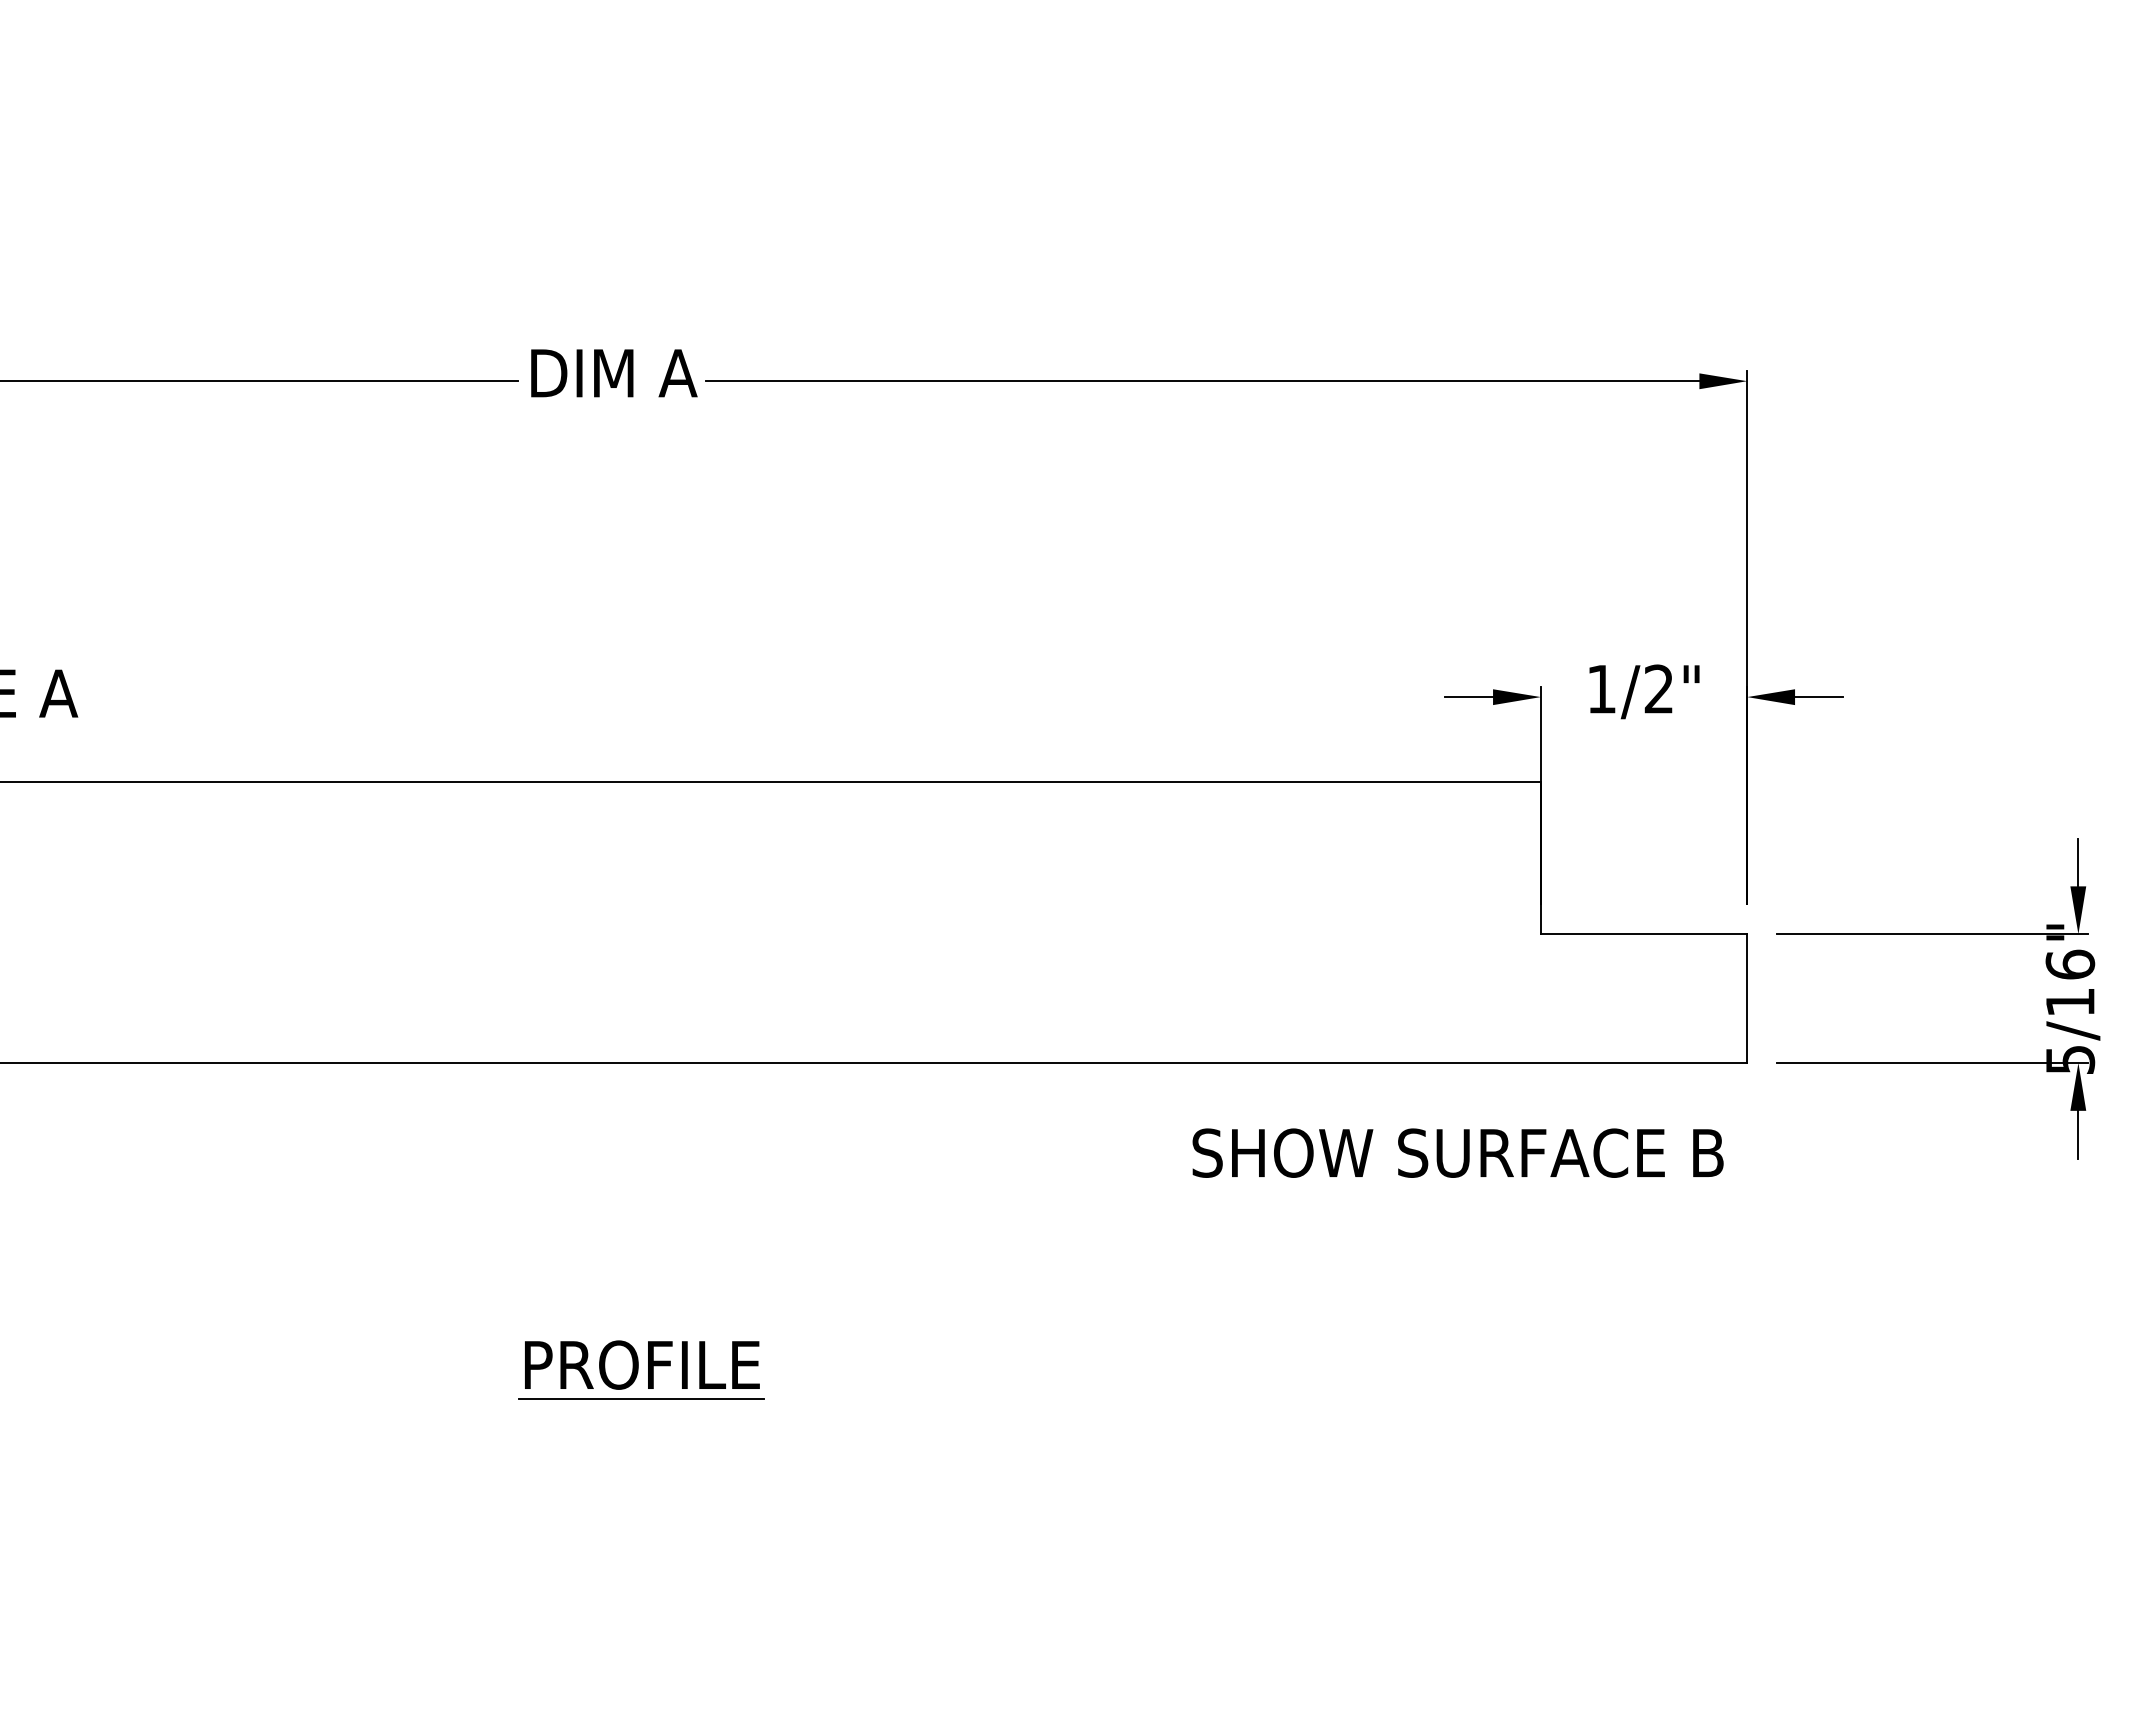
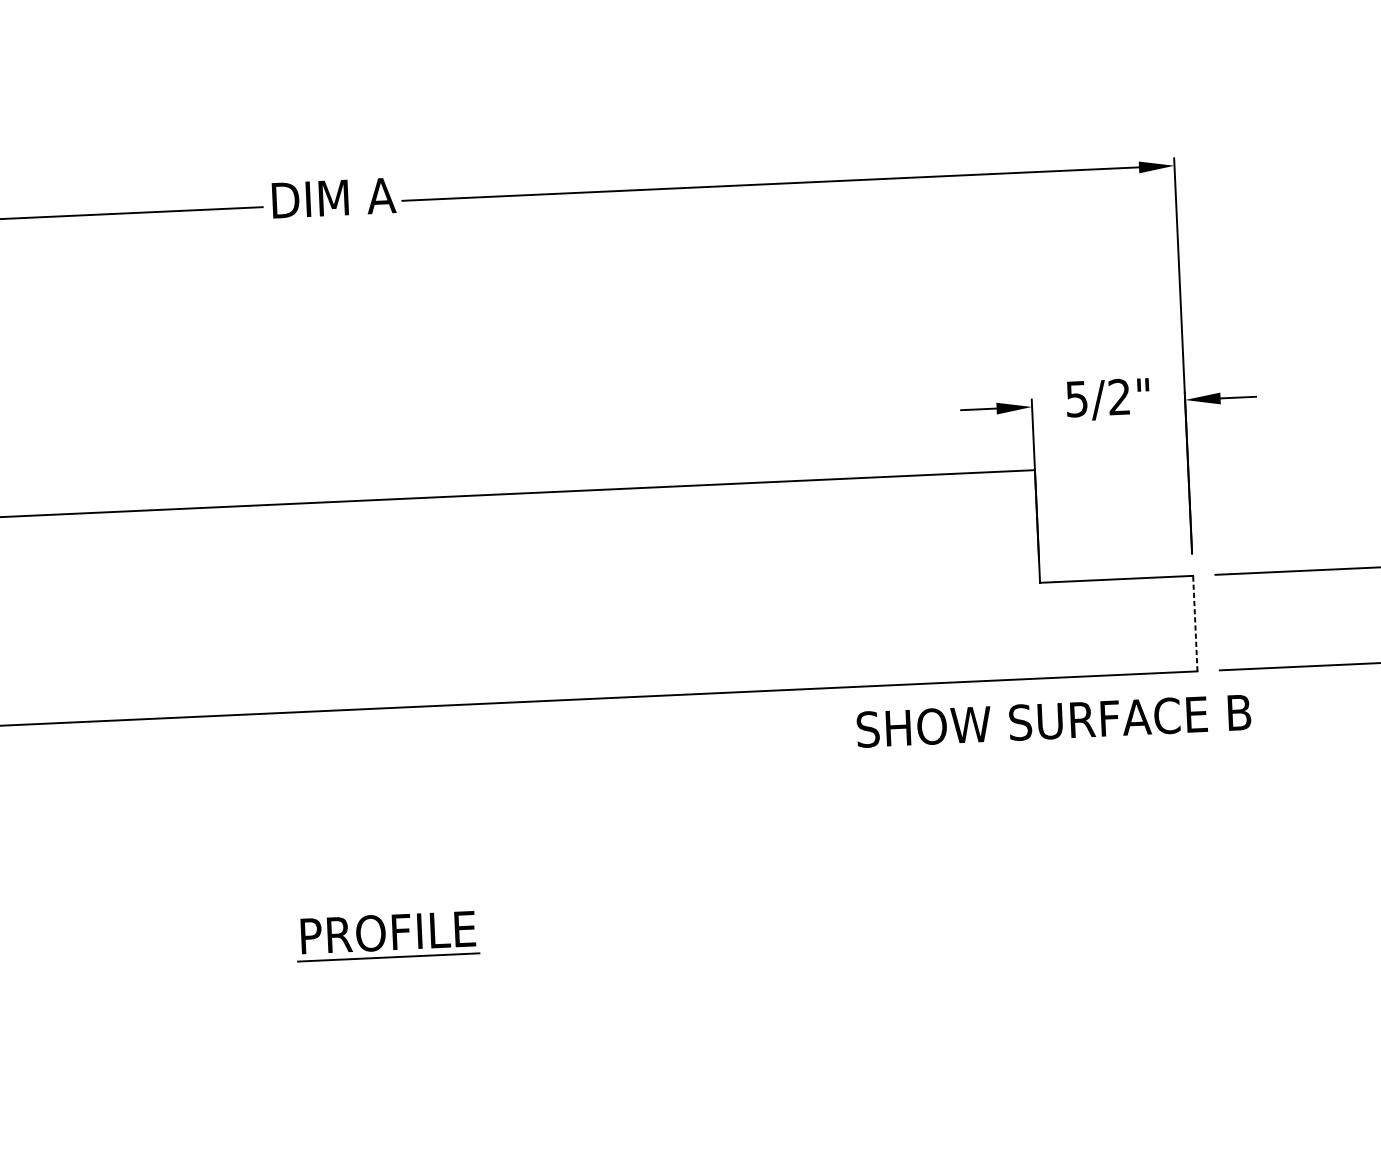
text: (1601, 689) -> (1076, 399), 1/2" -> 5/2"
line: (1747, 998) -> (1195, 623), solid -> dashed
text: (1457, 1152) -> (1053, 720), moved

